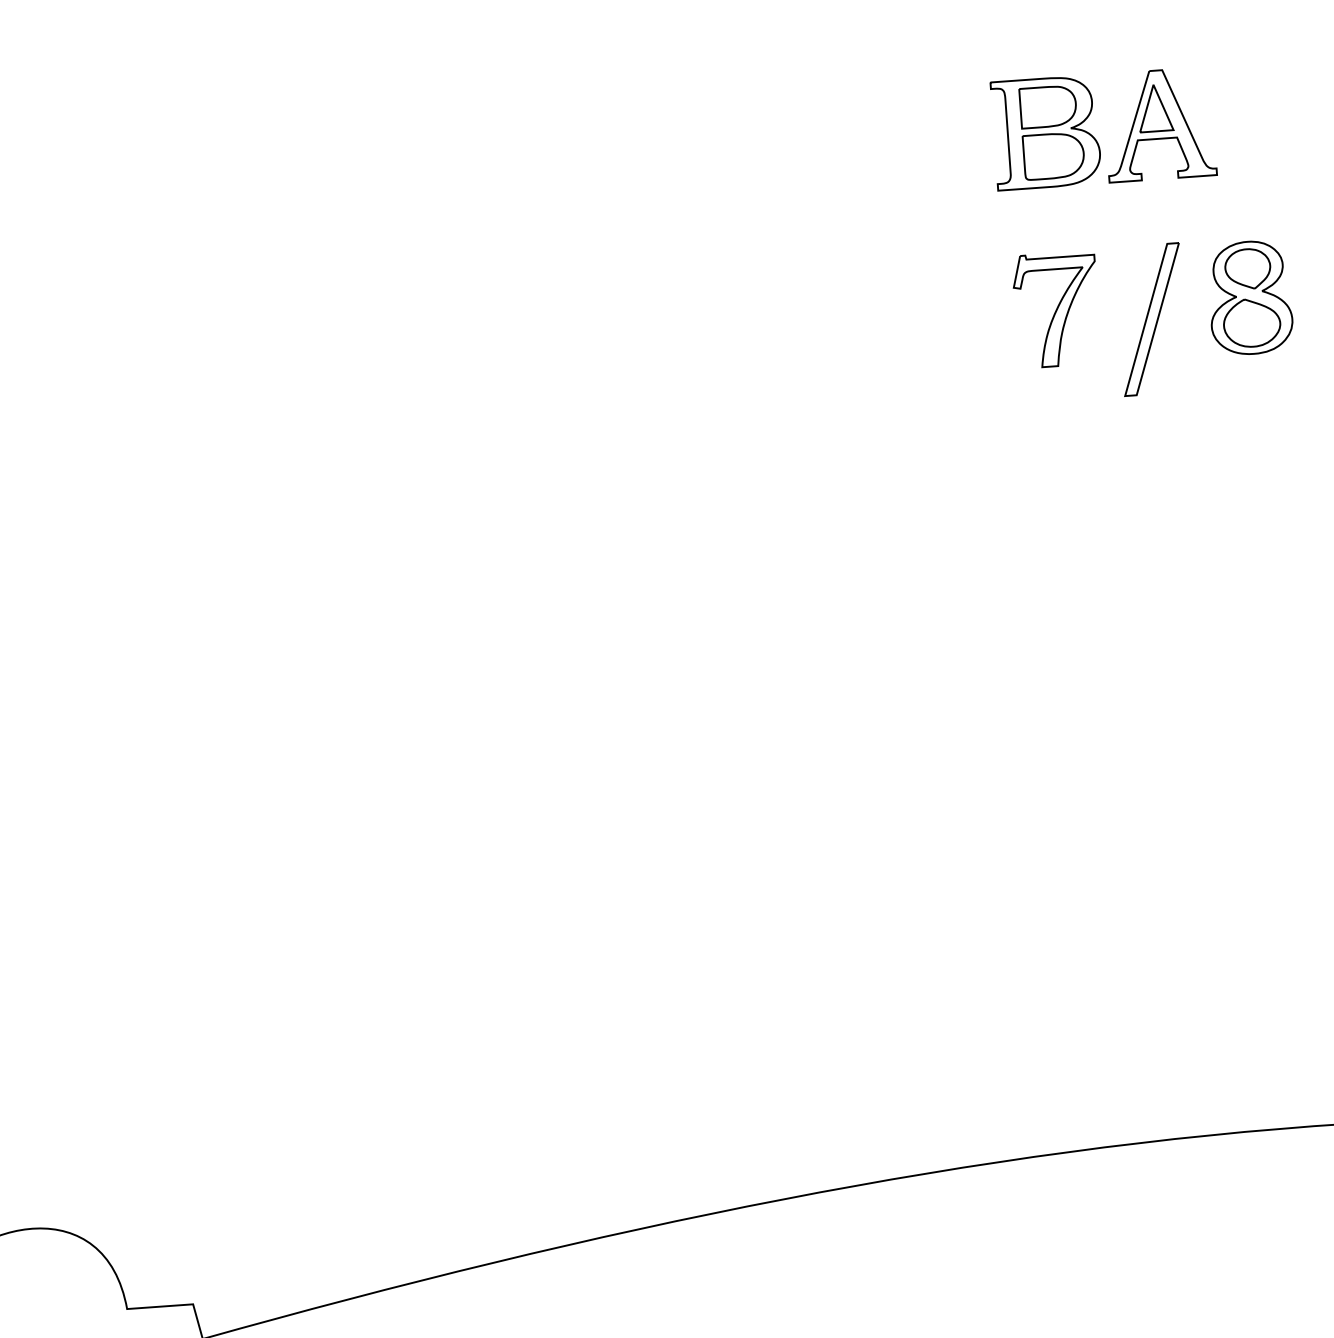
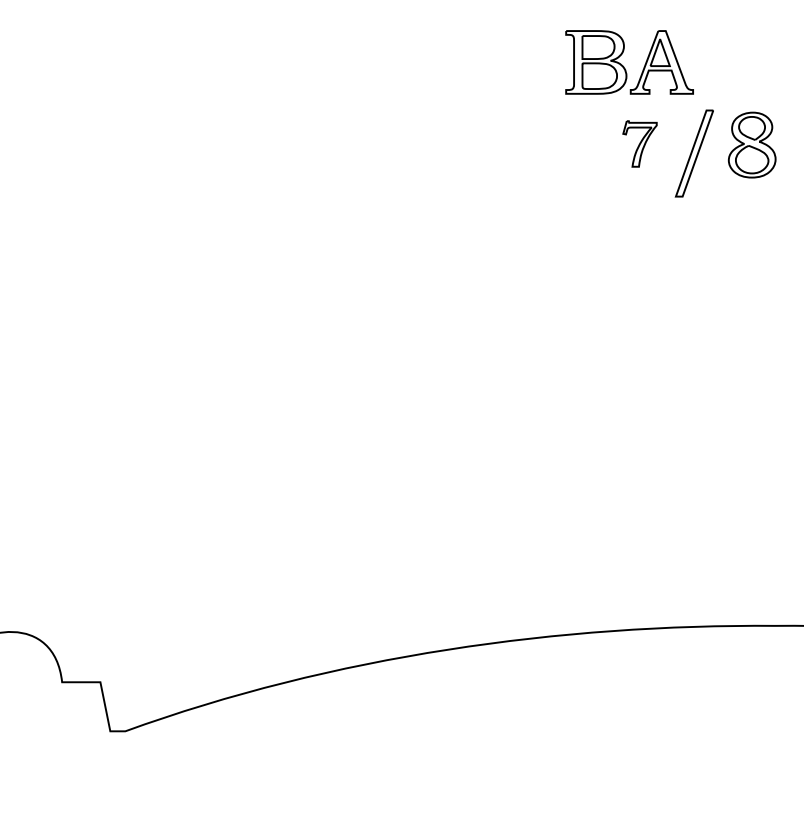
part: (1095, 136) -> (624, 66), moved
part: (1055, 309) -> (639, 143), size x0.7

